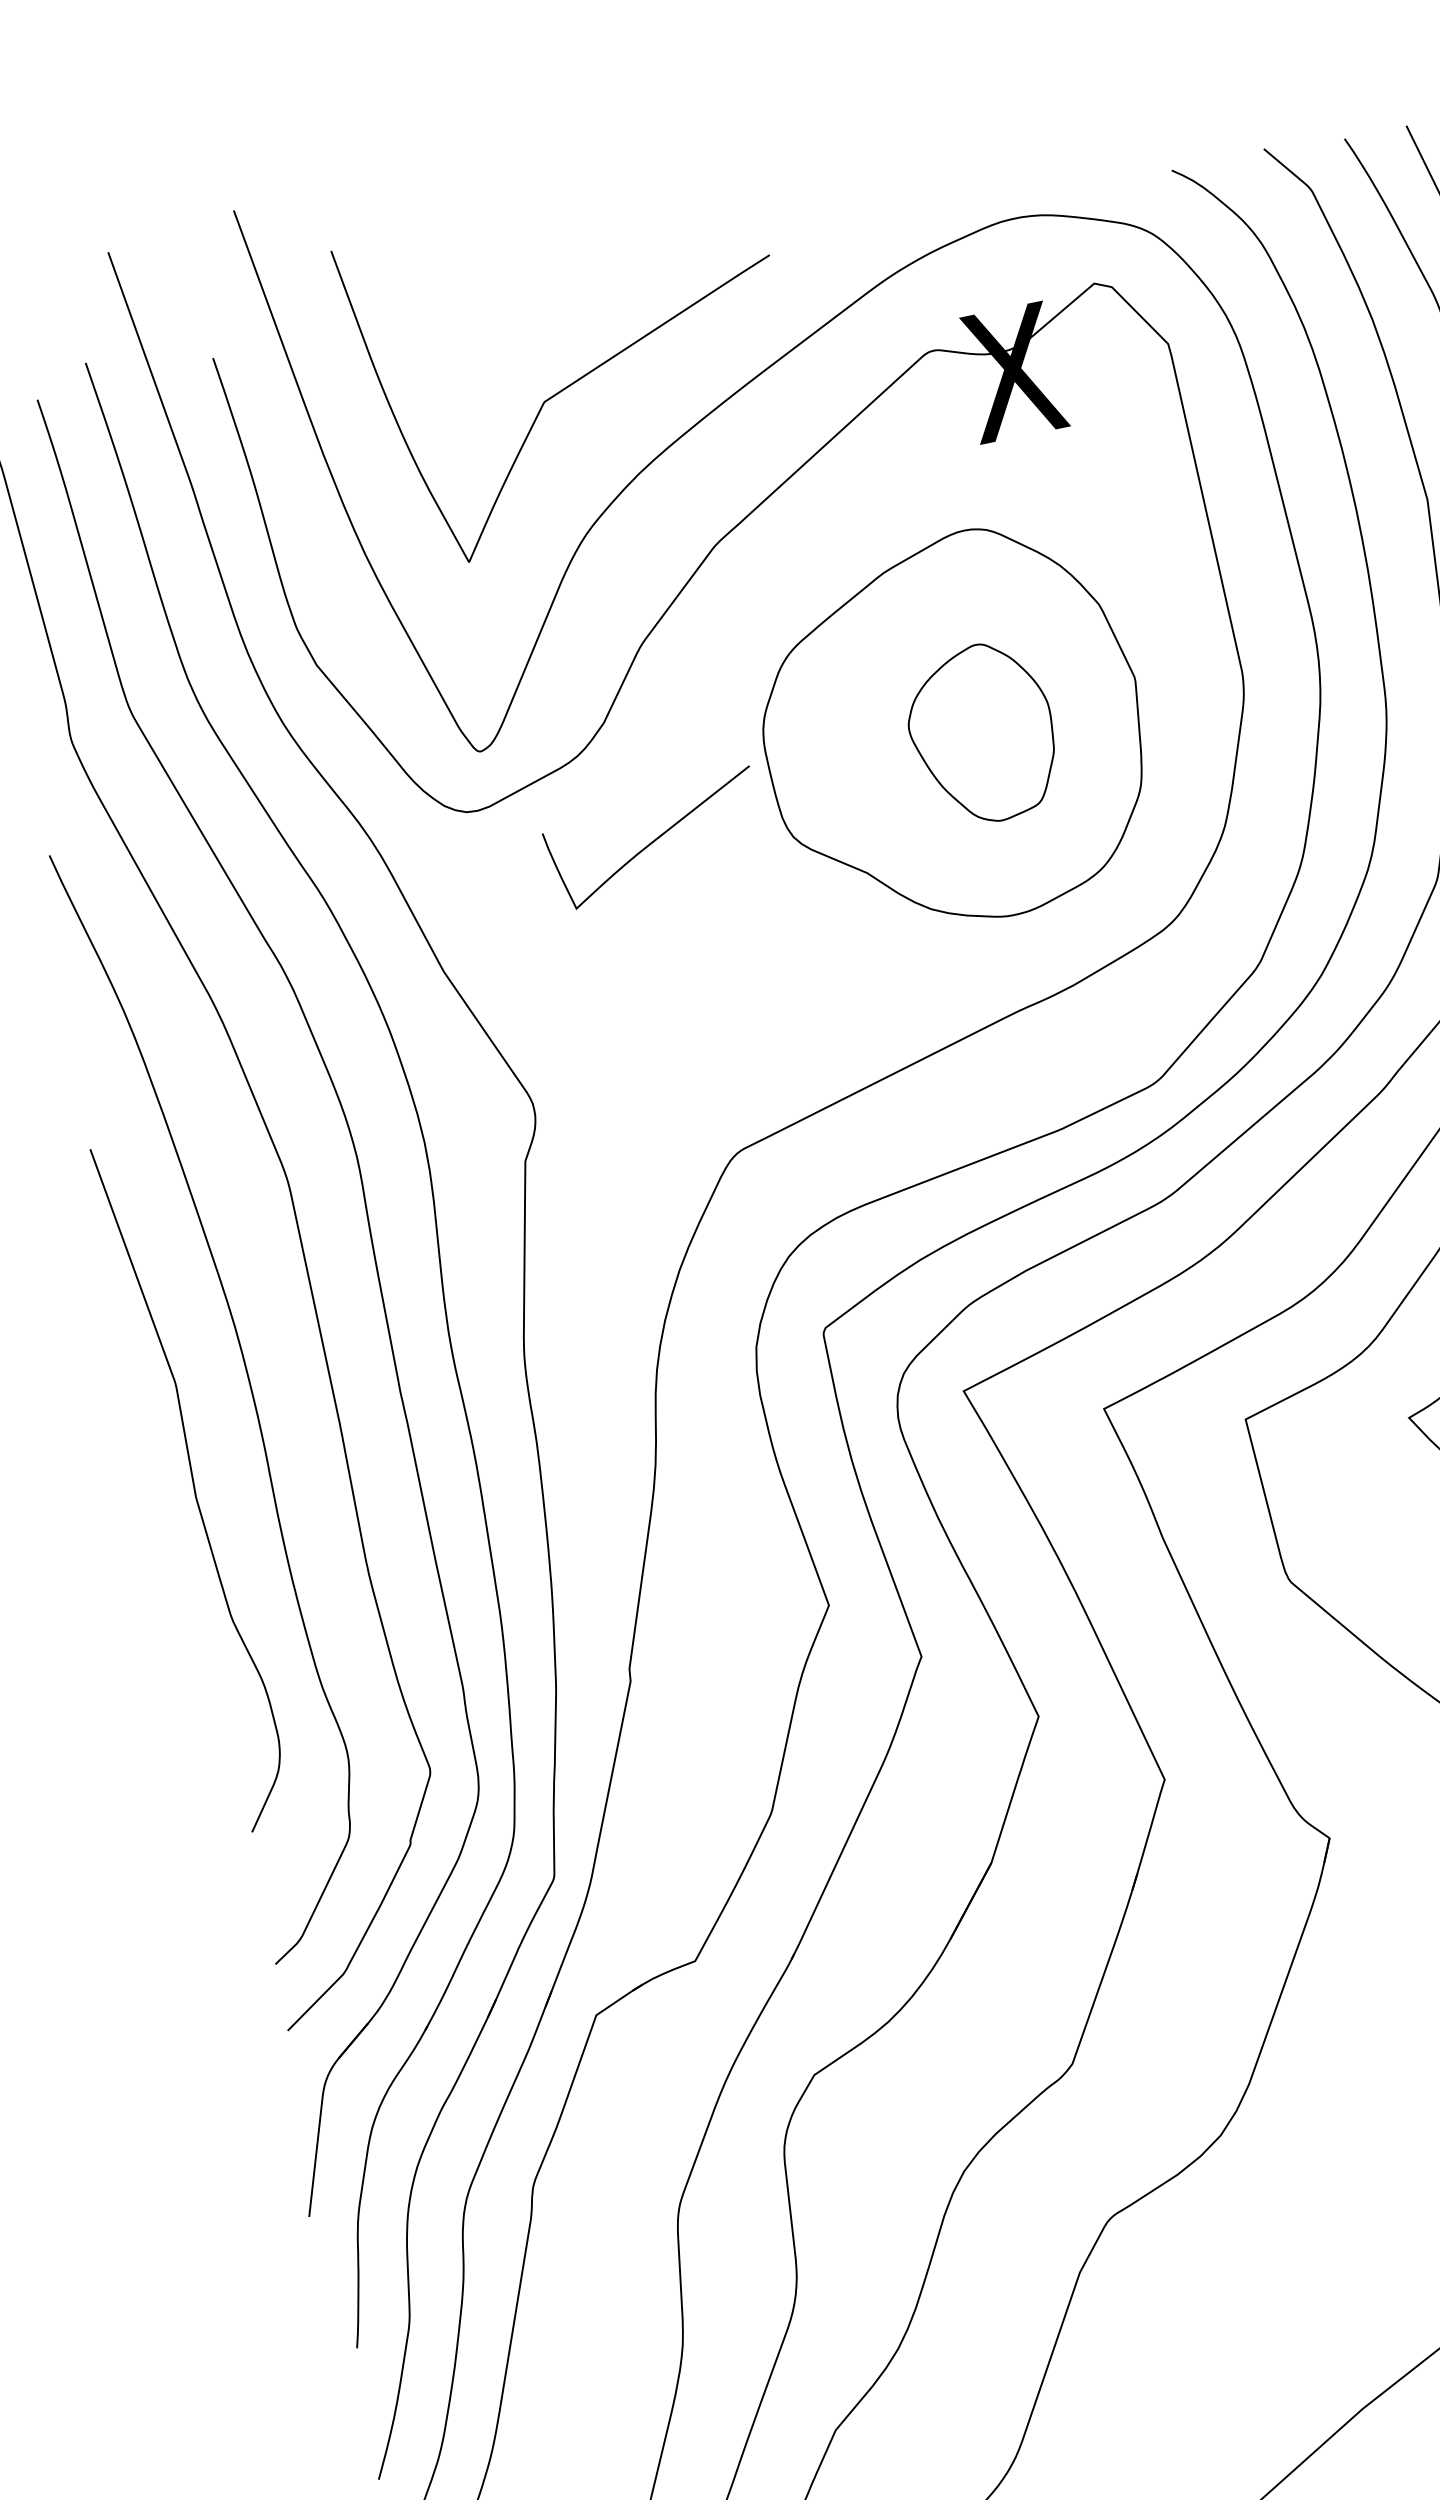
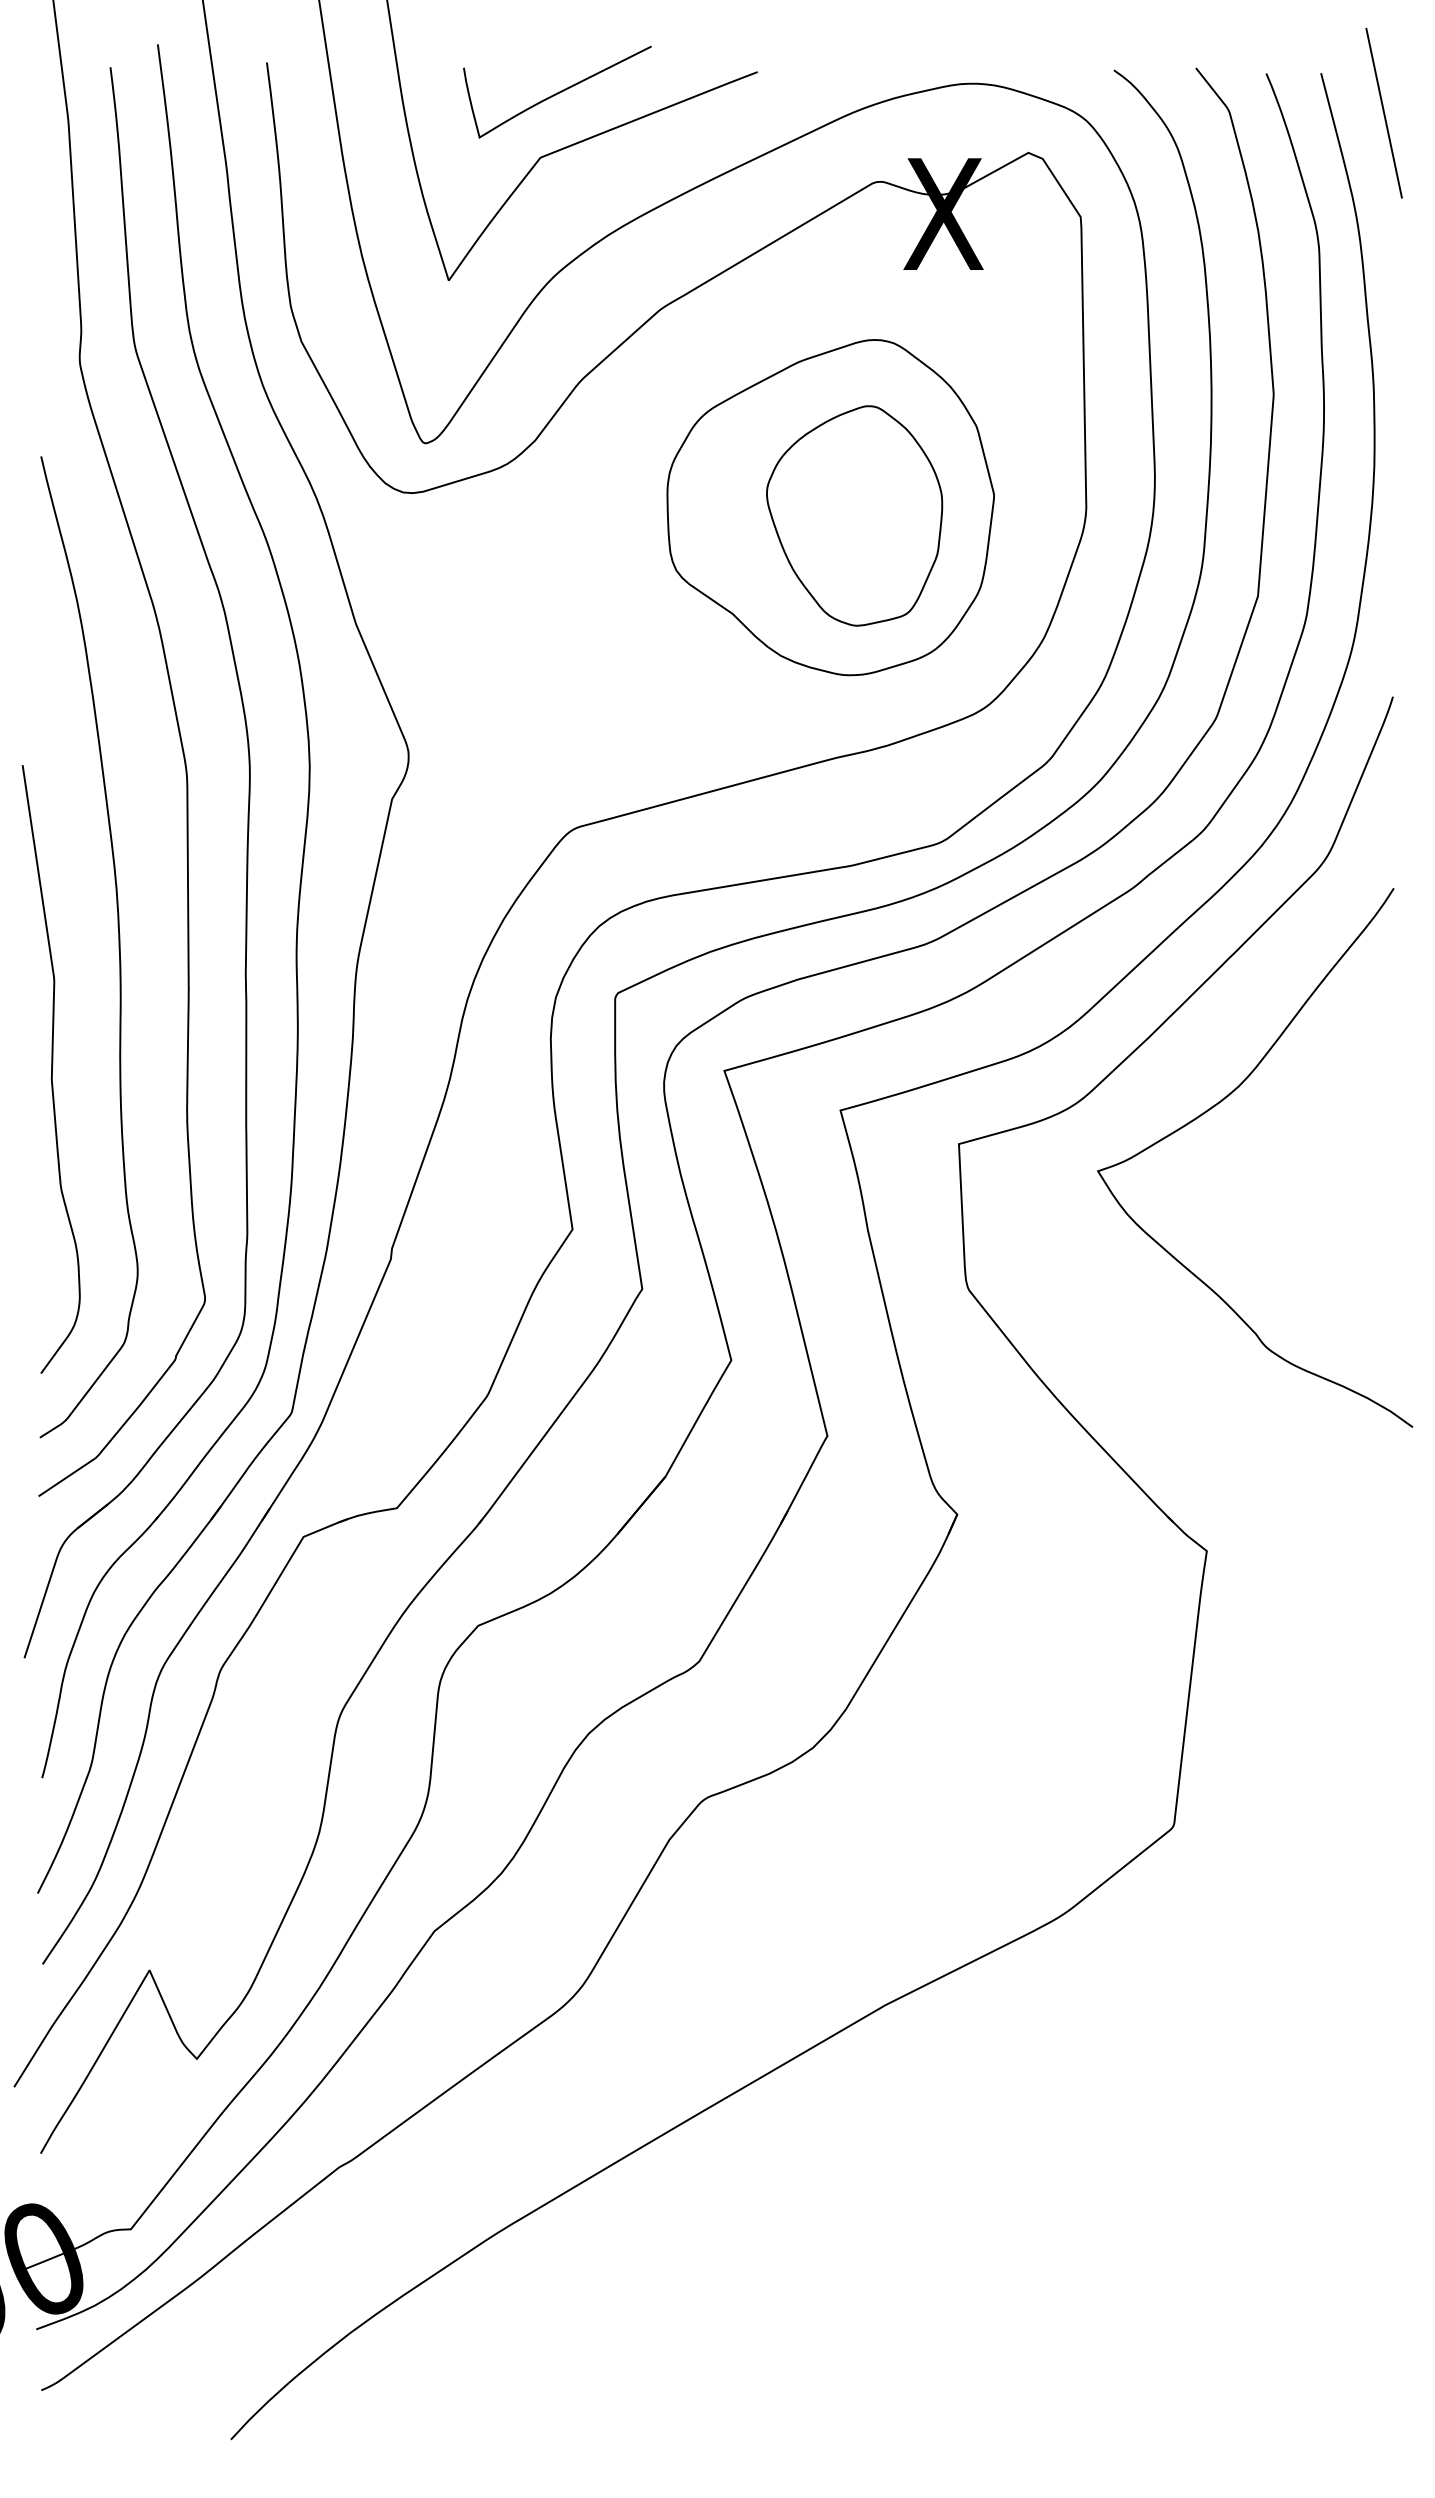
part: (981, 733) -> (854, 515), size x1.43
curve: (654, 839) -> (557, 92), moved
curve: (193, 1486) -> (51, 1069), moved

